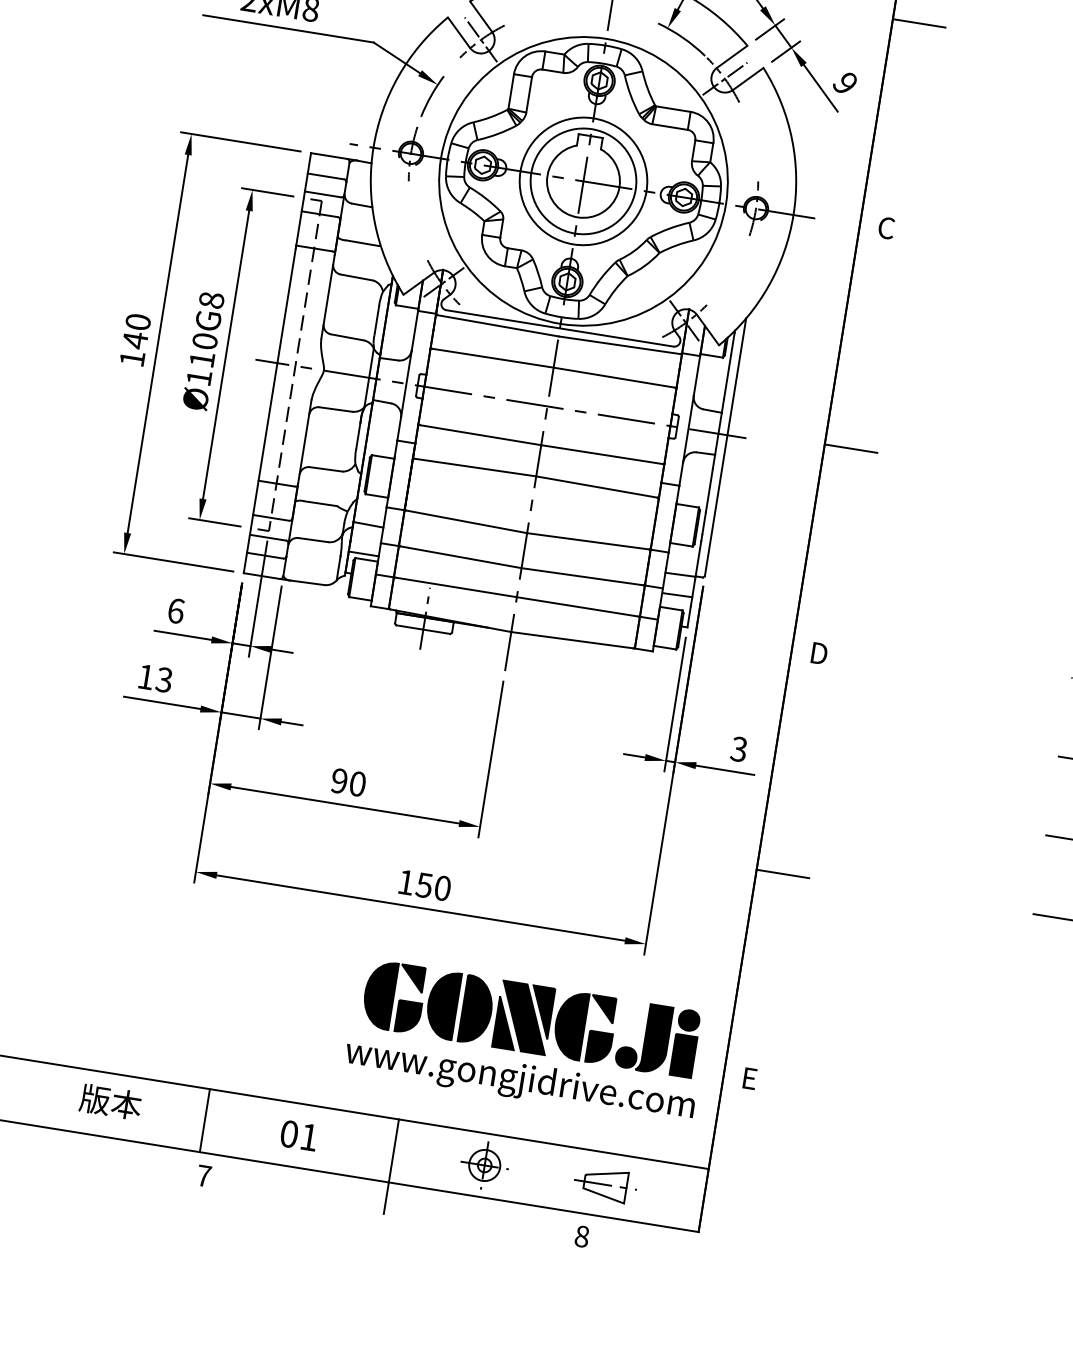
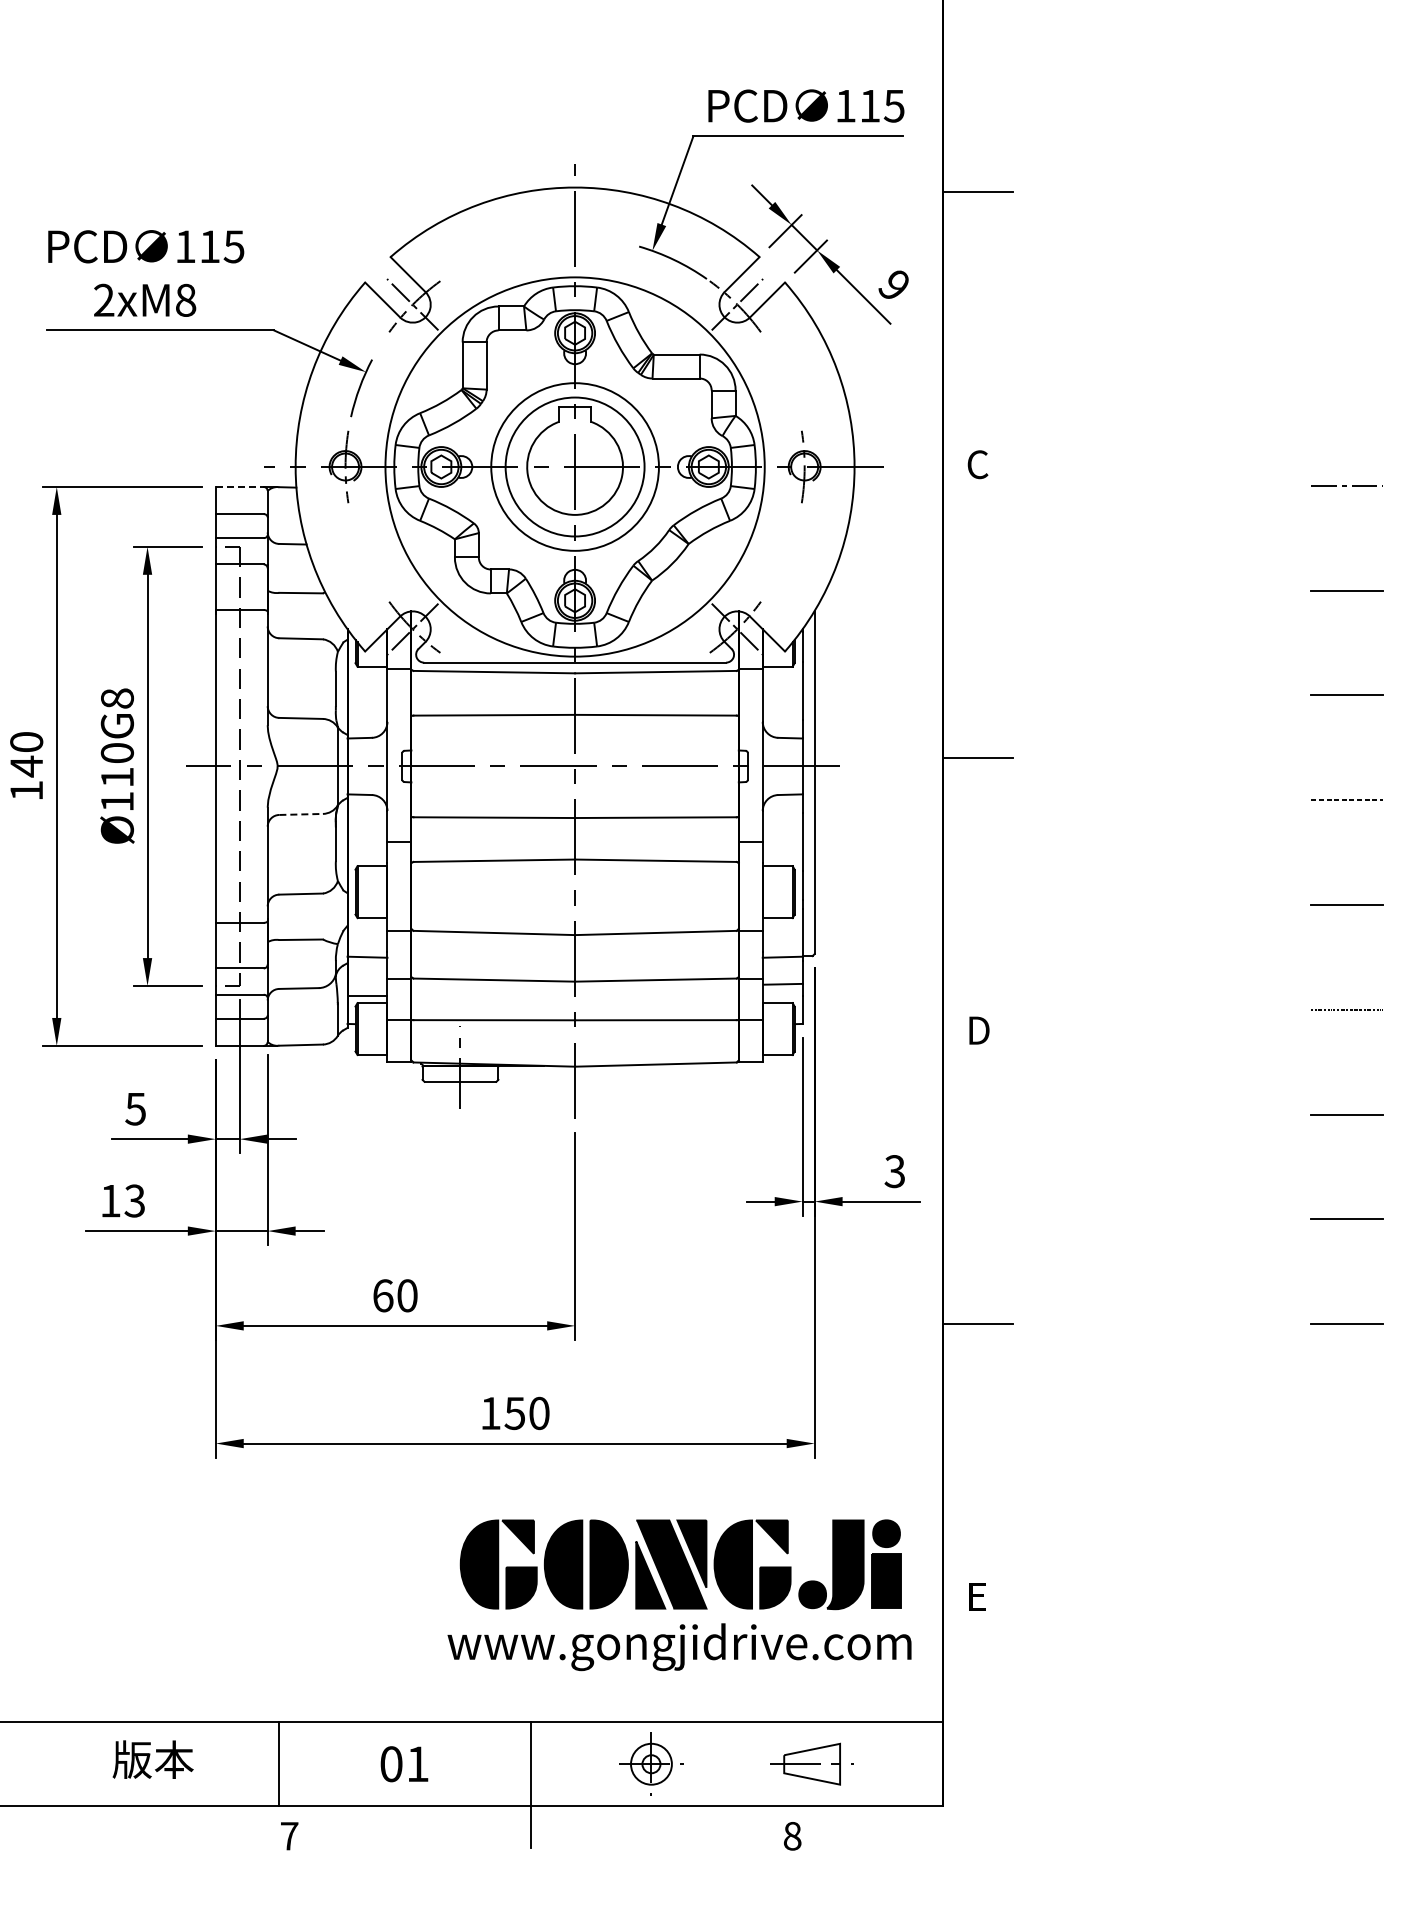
line: (328, 155) -> (239, 486), solid -> dashed
line: (336, 409) -> (301, 814), solid -> dashed
text: (175, 610) -> (135, 1108), 6 -> 5
text: (339, 780) -> (383, 1295), 90 -> 60

